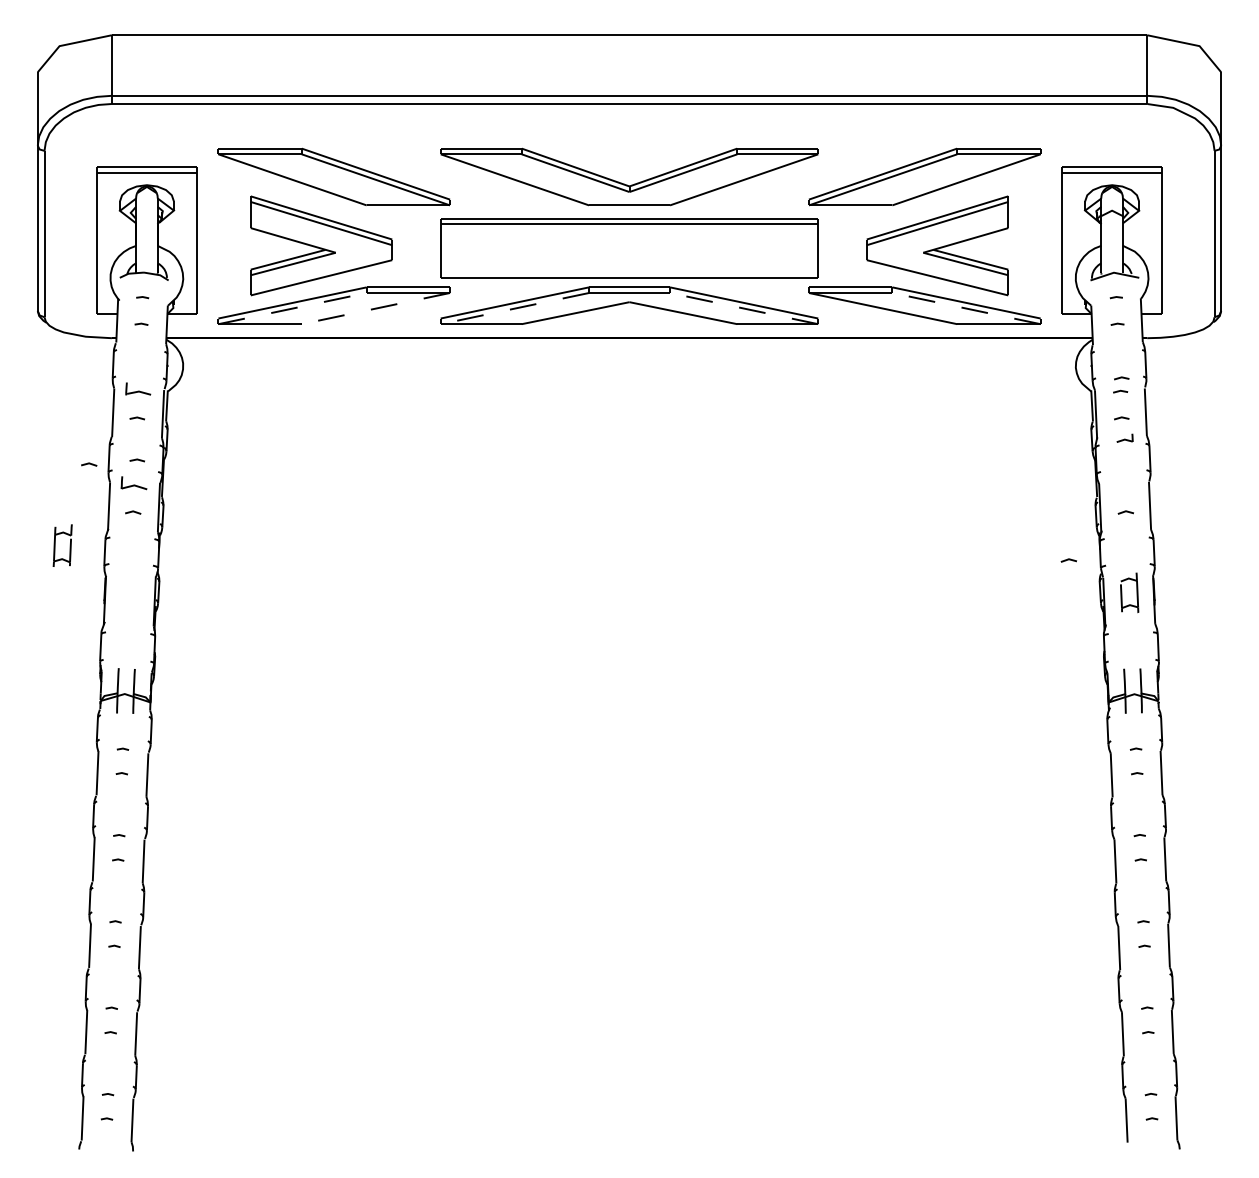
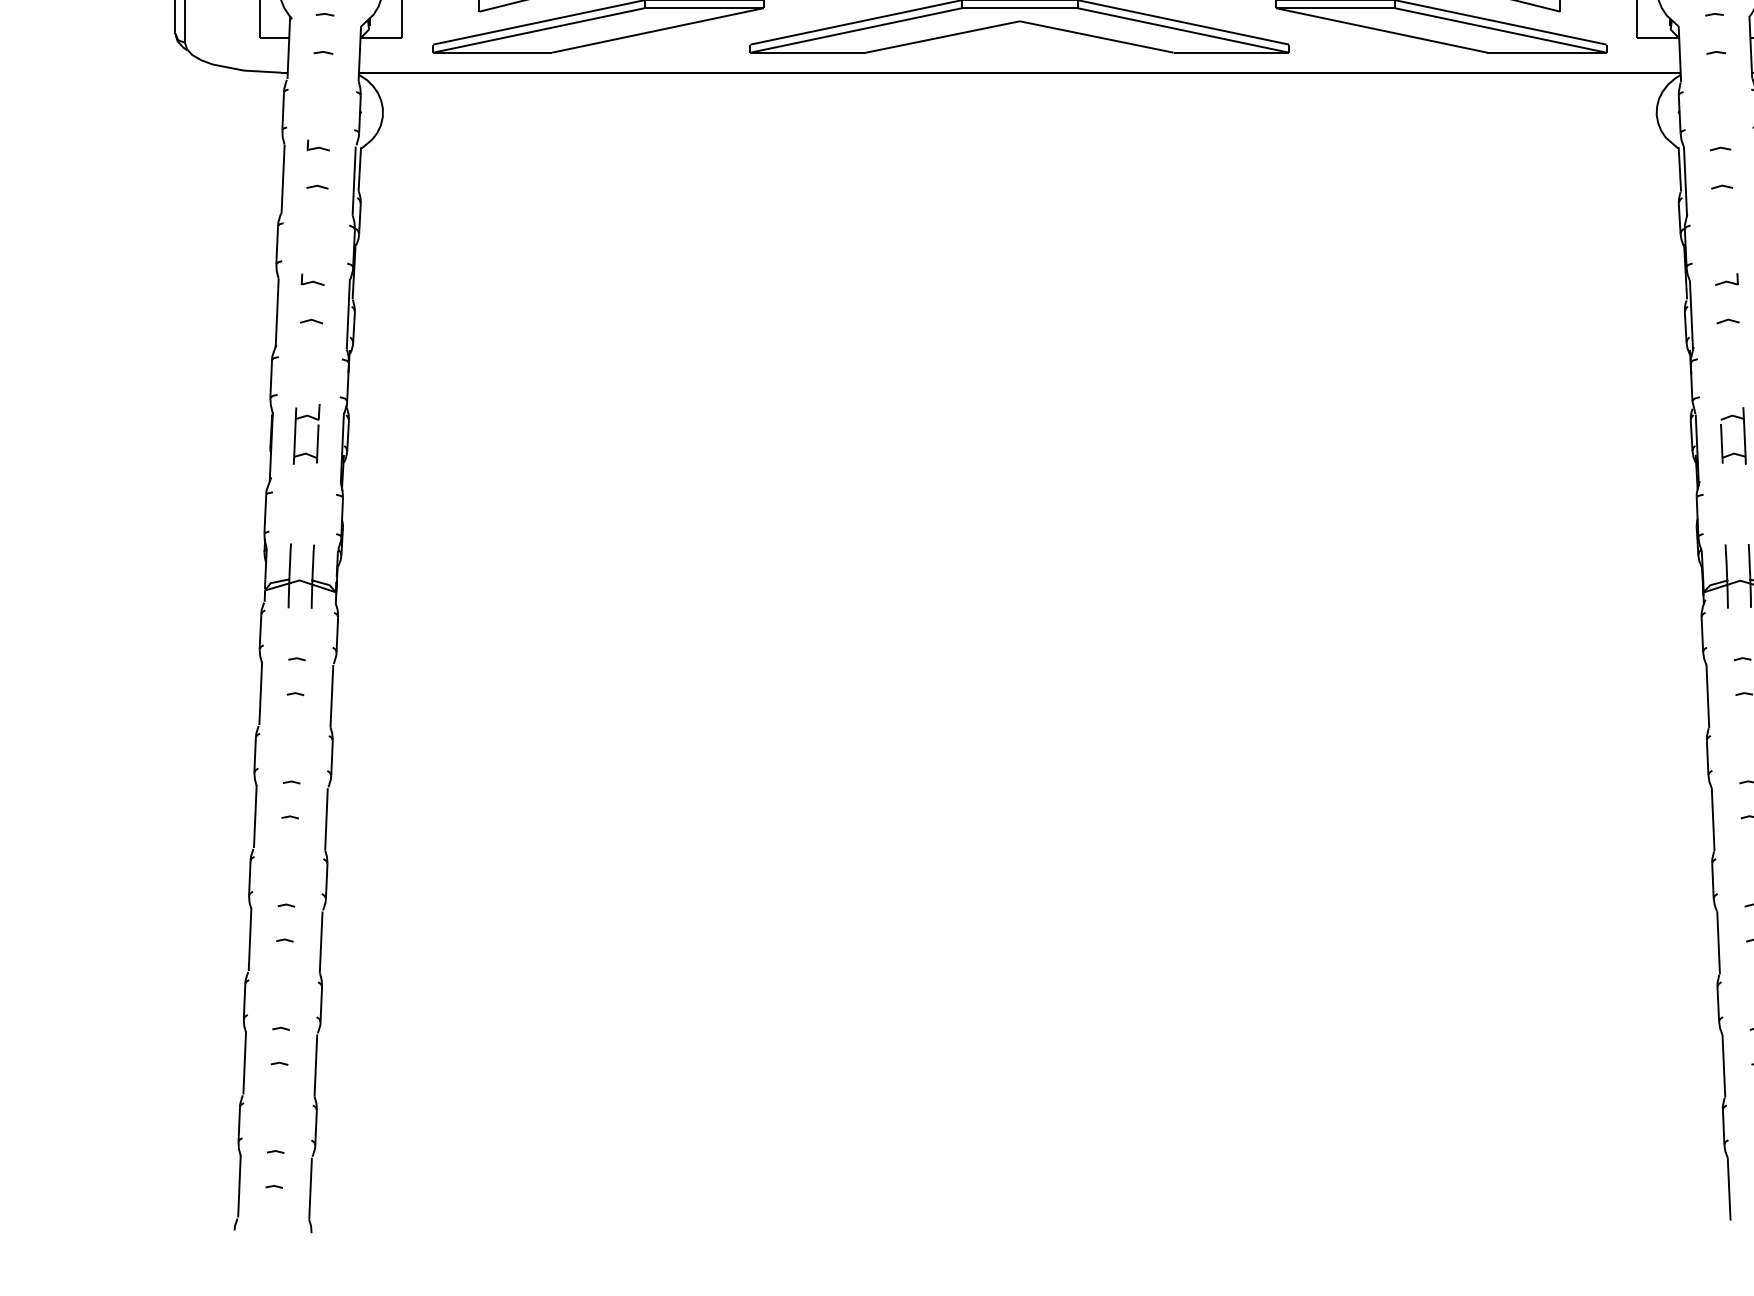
line: (292, 308) -> (538, 30), dashed -> solid
line: (375, 308) -> (657, 30), dashed -> solid
line: (514, 308) -> (855, 30), dashed -> solid
line: (744, 308) -> (1183, 30), dashed -> solid
line: (966, 308) -> (1500, 30), dashed -> solid
line: (1121, 378) -> (1721, 130), removed
part: (137, 389) -> (317, 145), size x0.62
part: (1124, 437) -> (1726, 278), moved
line: (136, 460) -> (316, 247), removed
line: (89, 464) -> (249, 252), removed
part: (133, 483) -> (312, 280), size x0.62
part: (55, 545) -> (296, 434), moved
line: (1068, 560) -> (1646, 389), removed

